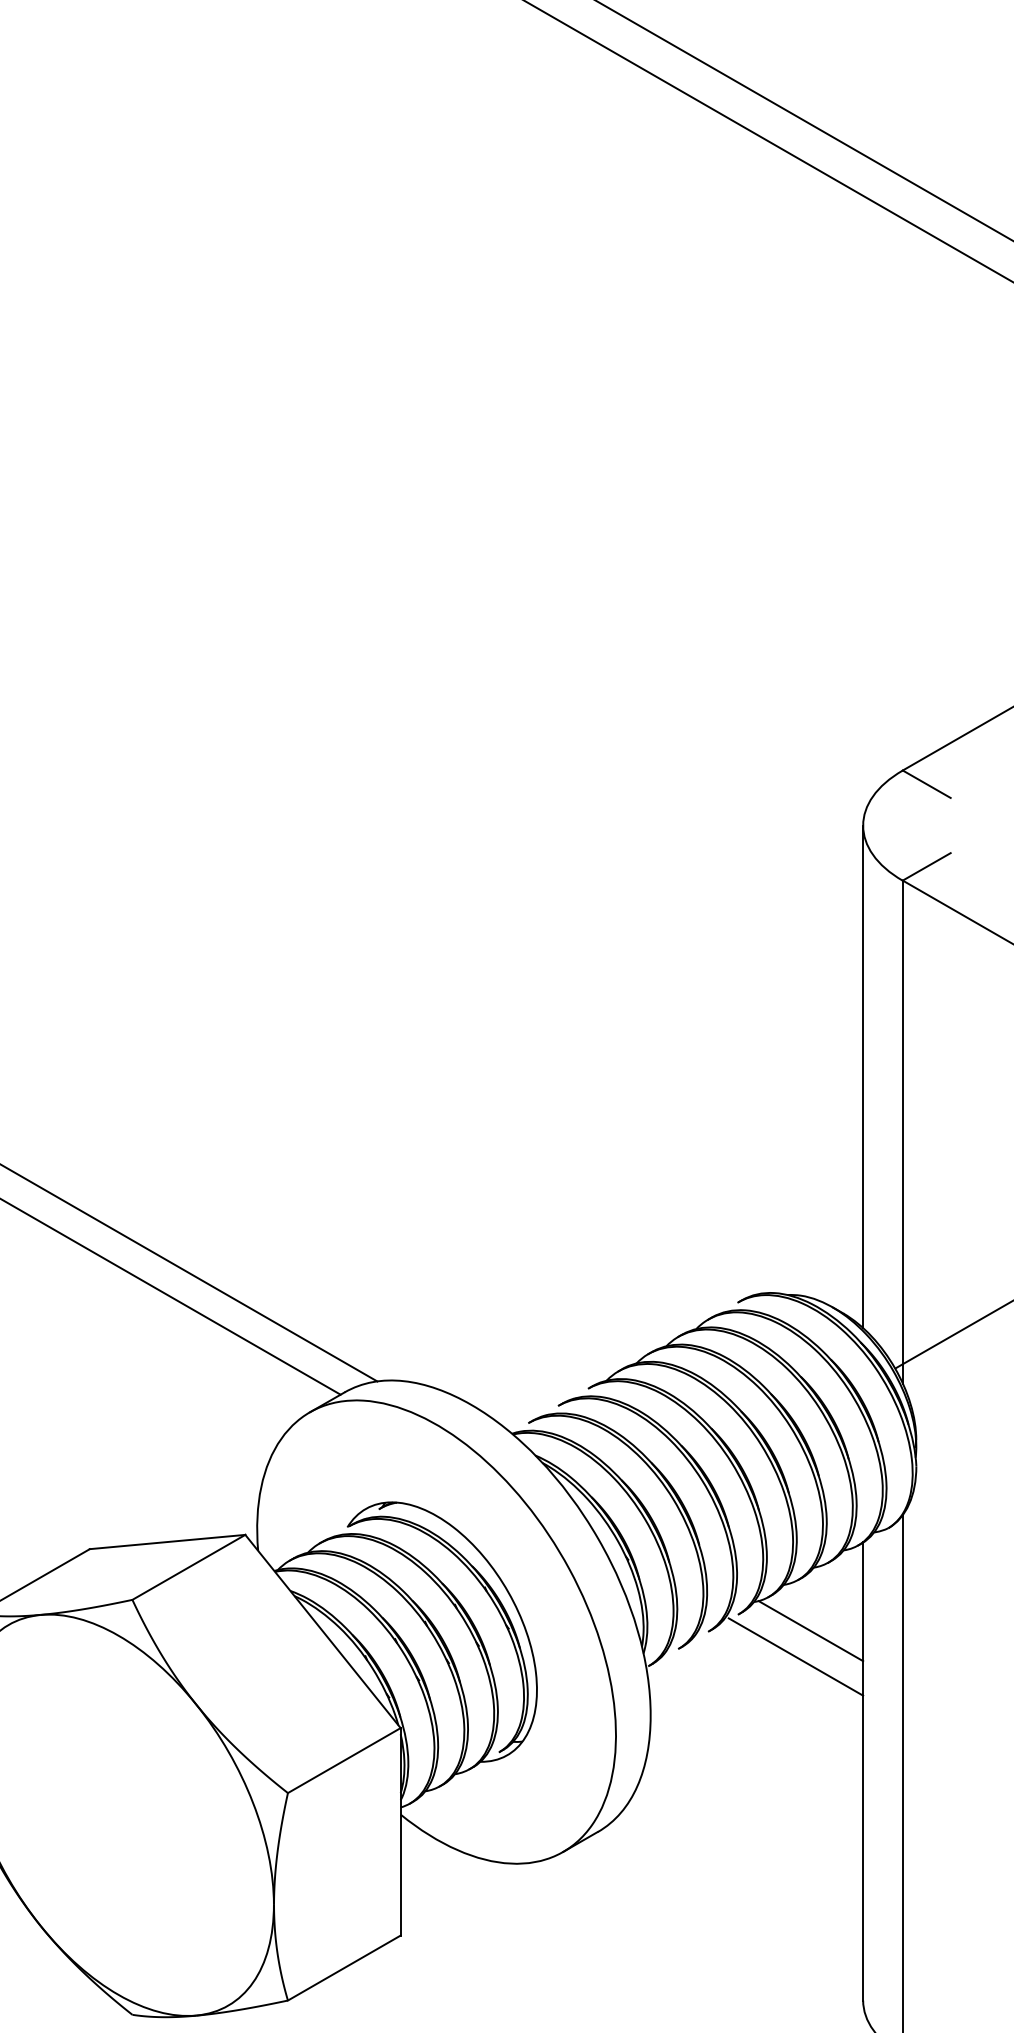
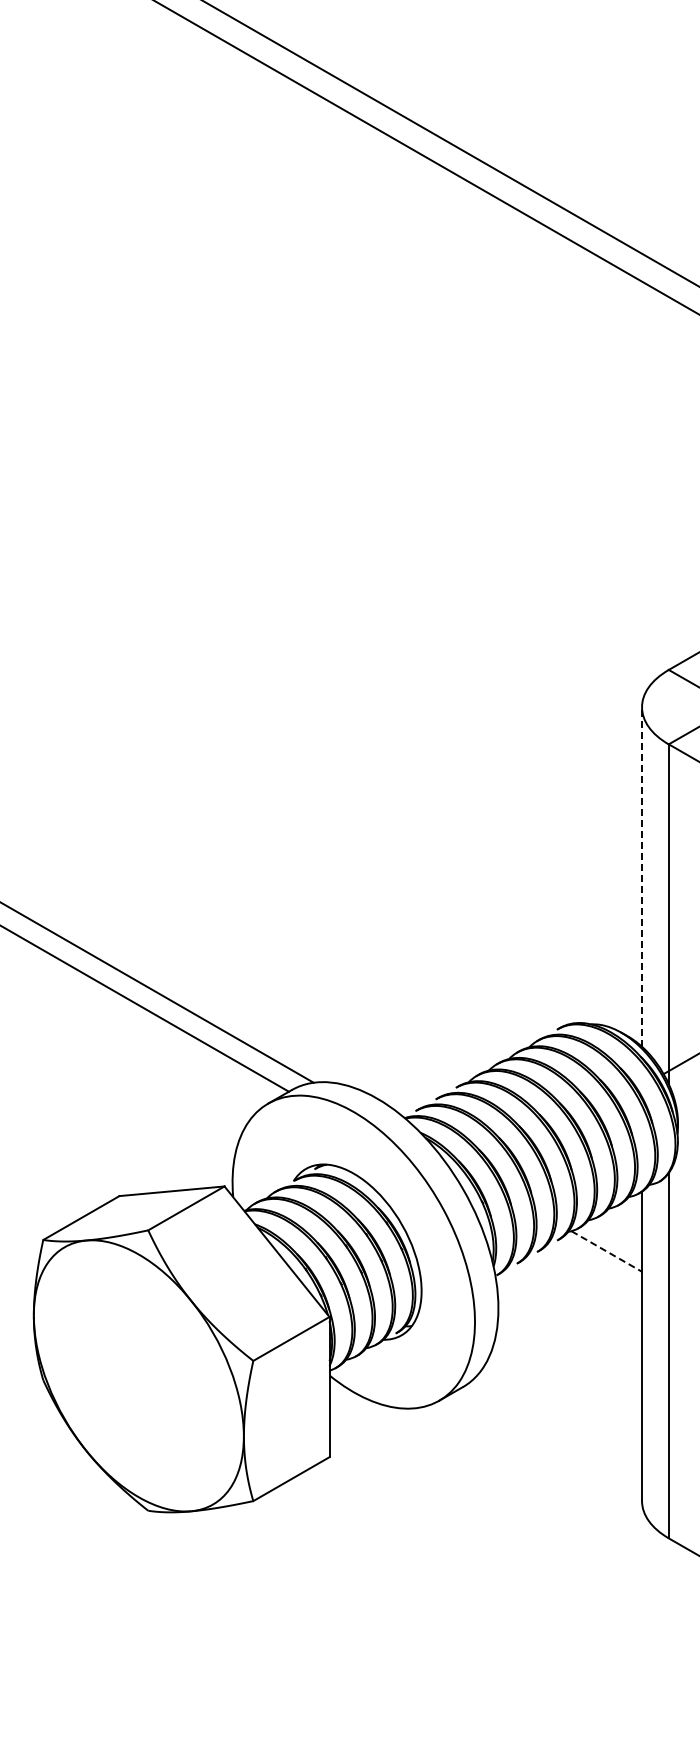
line: (863, 1077) -> (642, 877), solid -> dashed
line: (810, 1631) -> (606, 1251), solid -> dashed
line: (795, 1656) -> (596, 1268), removed

